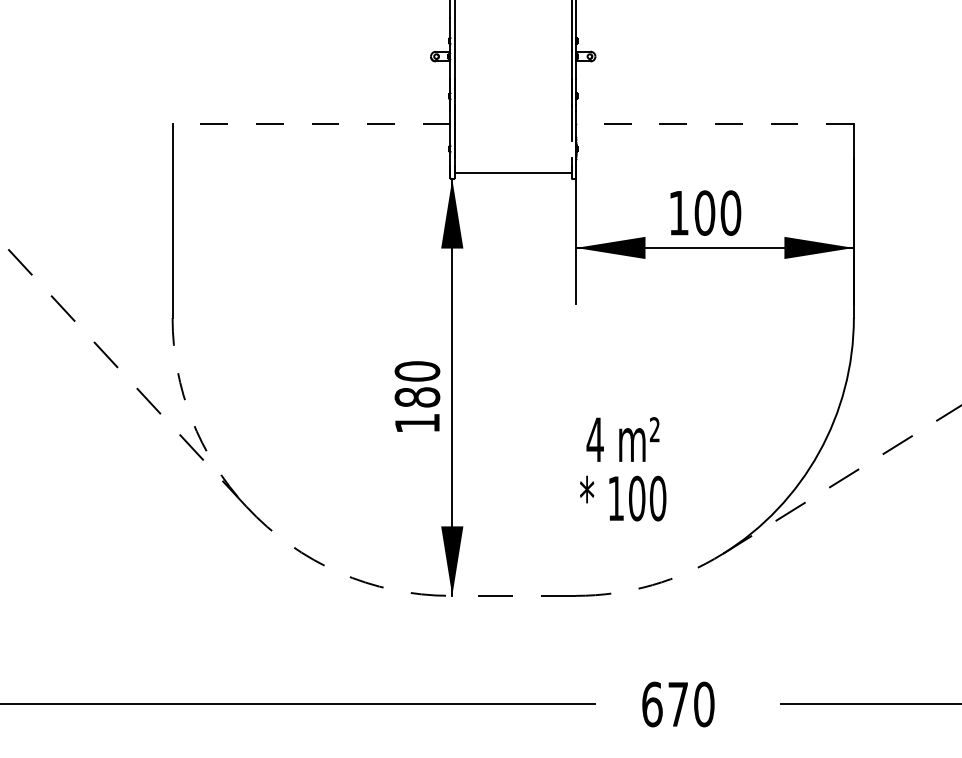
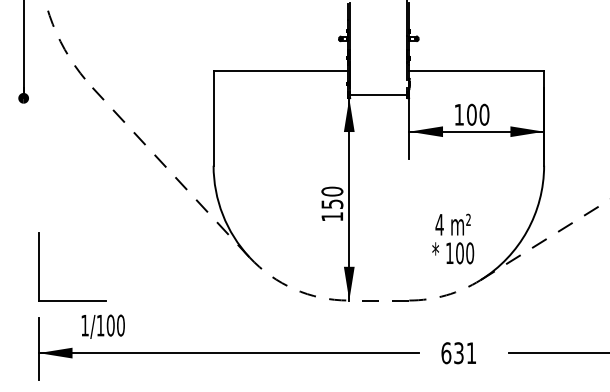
line: (310, 123) -> (280, 71), dashed -> solid
line: (714, 123) -> (476, 71), dashed -> solid
text: (417, 397) -> (332, 204), 180 -> 150
arc: (190, 418) -> (222, 214), dashed -> solid
text: (623, 468) -> (453, 238), moved
text: (691, 705) -> (465, 353), 670 -> 631

